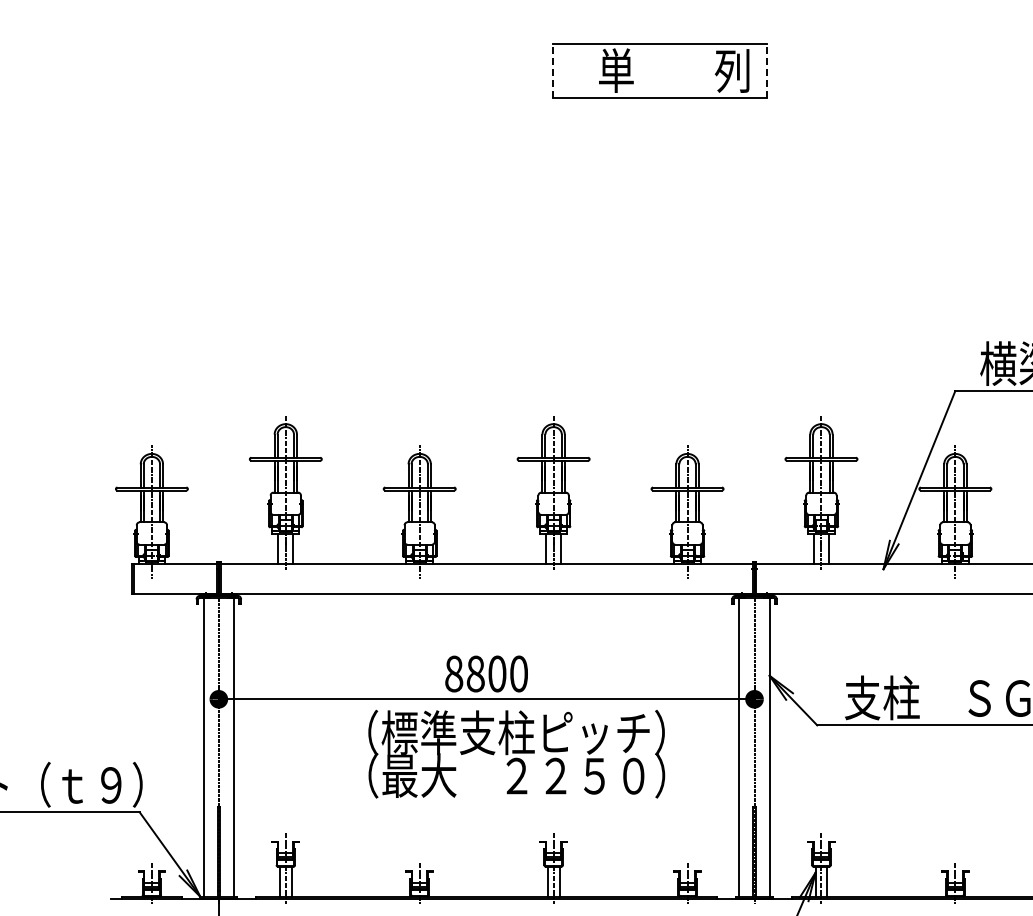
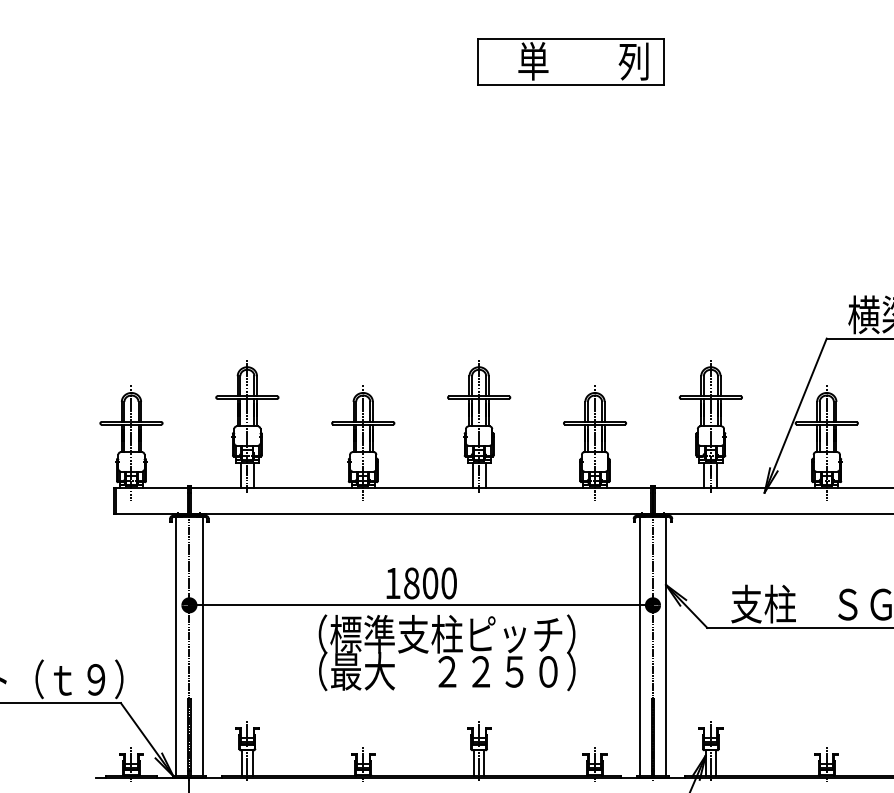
line: (552, 71) -> (478, 62), dashed -> solid
line: (767, 71) -> (664, 62), dashed -> solid
text: (454, 673) -> (393, 582), 8800 -> 1800

